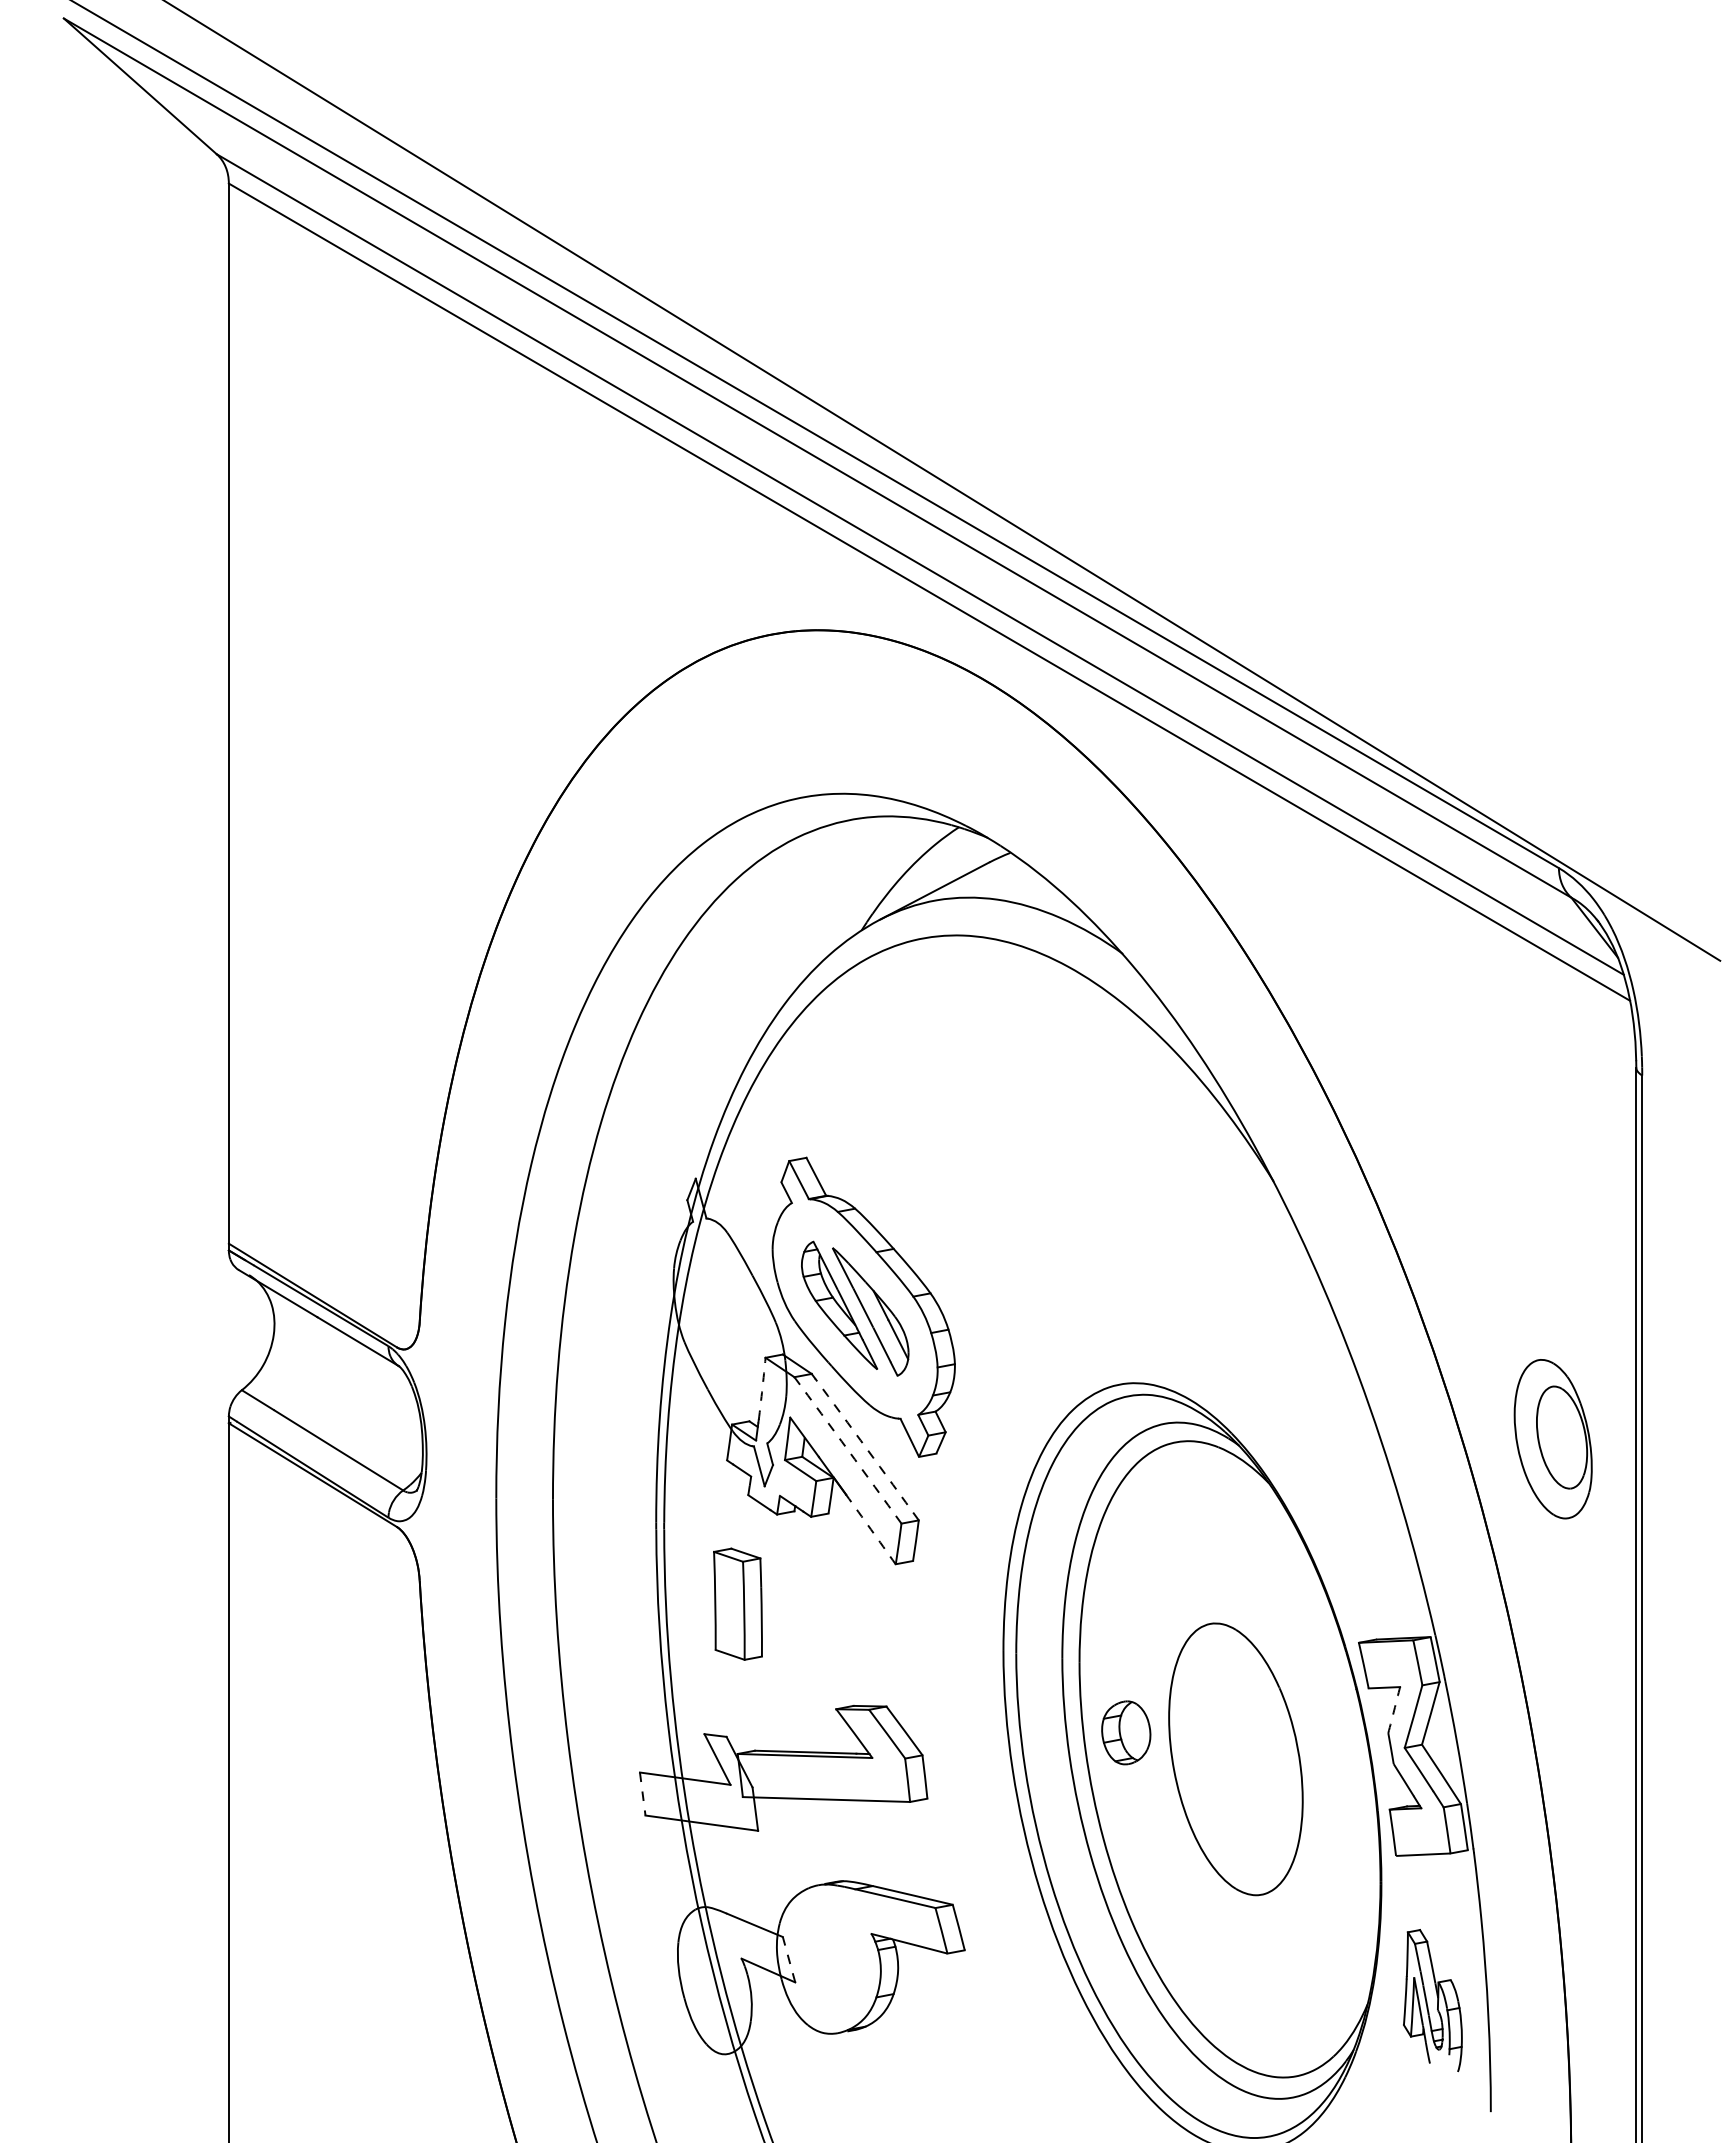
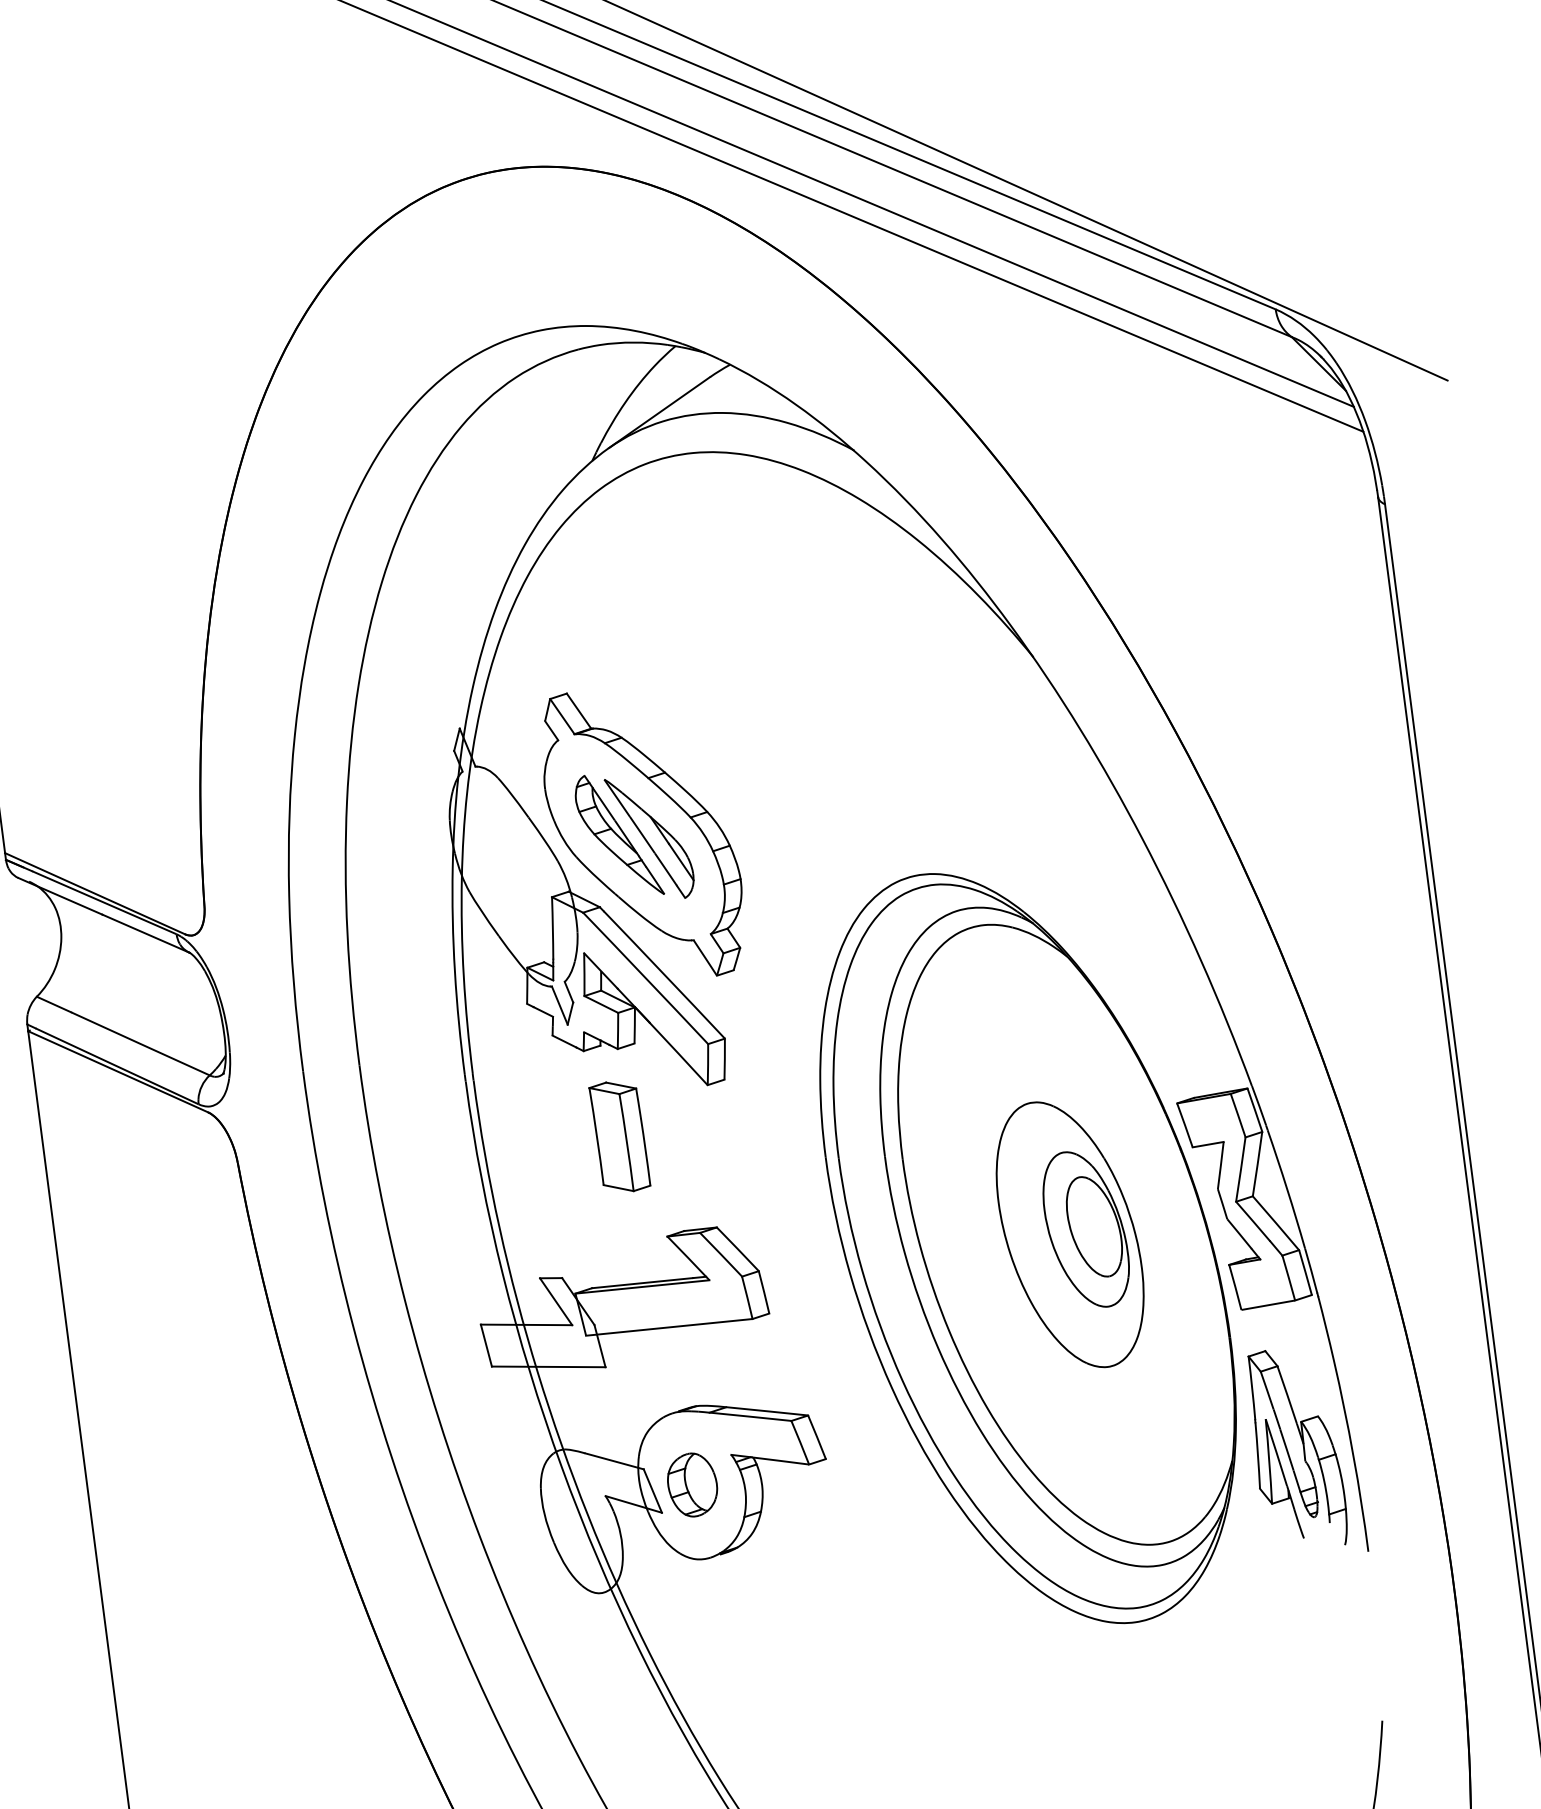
arc: (762, 1388) -> (552, 928), dashed -> solid
part: (1552, 1439) -> (1085, 1229), moved
arc: (867, 1449) -> (664, 974), dashed -> solid
arc: (848, 1450) -> (646, 978), dashed -> solid
arc: (870, 1529) -> (678, 1053), dashed -> solid
part: (737, 1603) -> (619, 1136), moved
arc: (1394, 1710) -> (1221, 1165), dashed -> solid
part: (1126, 1732) -> (692, 1484), moved
line: (642, 1794) -> (486, 1346), dashed -> solid
line: (789, 1959) -> (653, 1490), dashed -> solid
part: (1432, 2000) -> (1296, 1448), size x1.43

